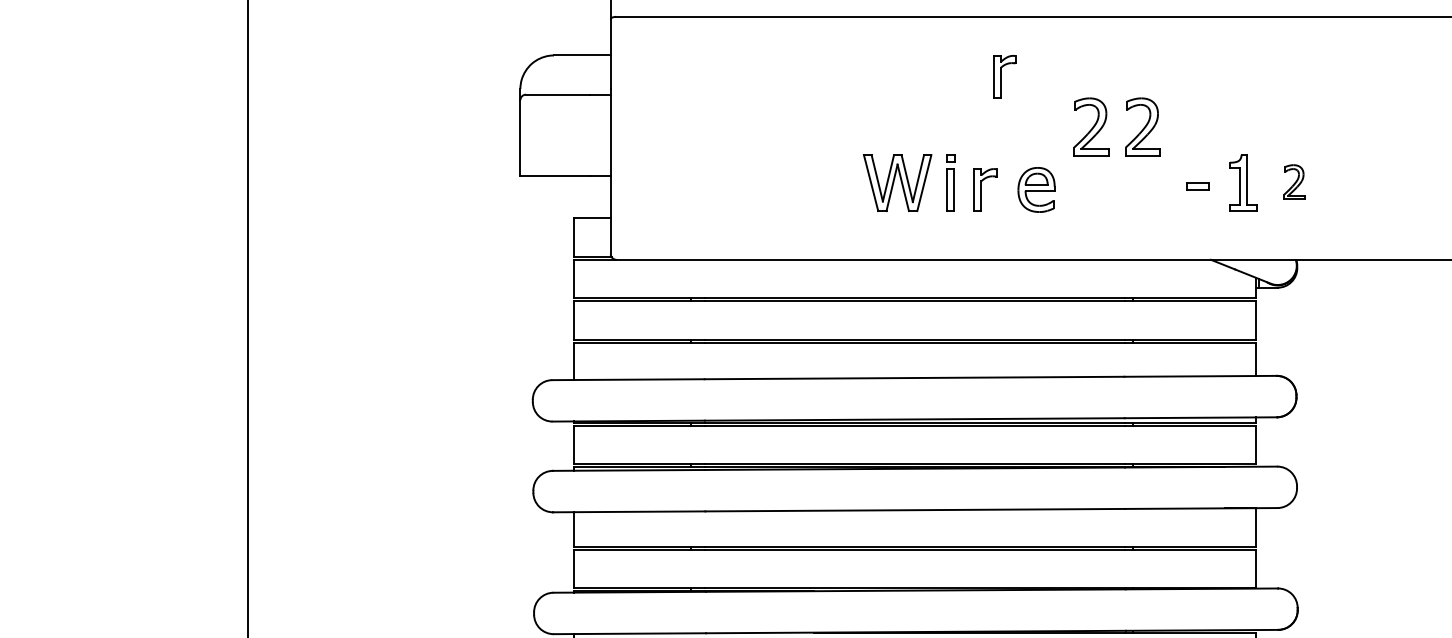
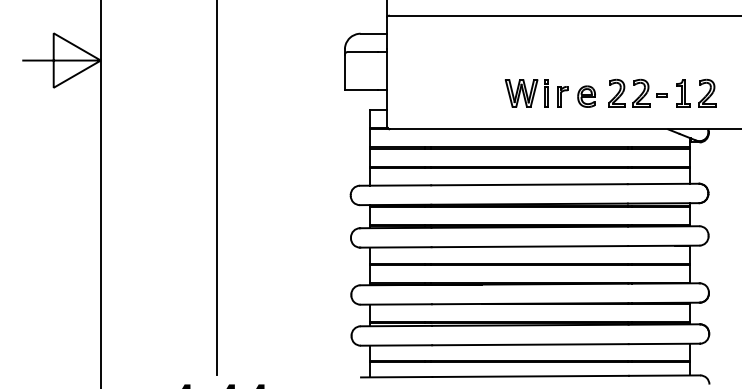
part: (1004, 76) -> (571, 43), removed
part: (1117, 125) -> (629, 92), moved
part: (1294, 180) -> (707, 92), size x1.67

